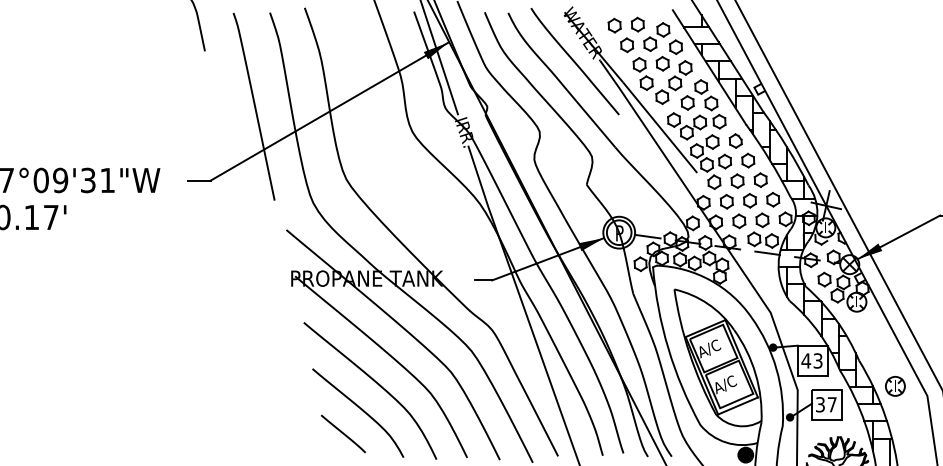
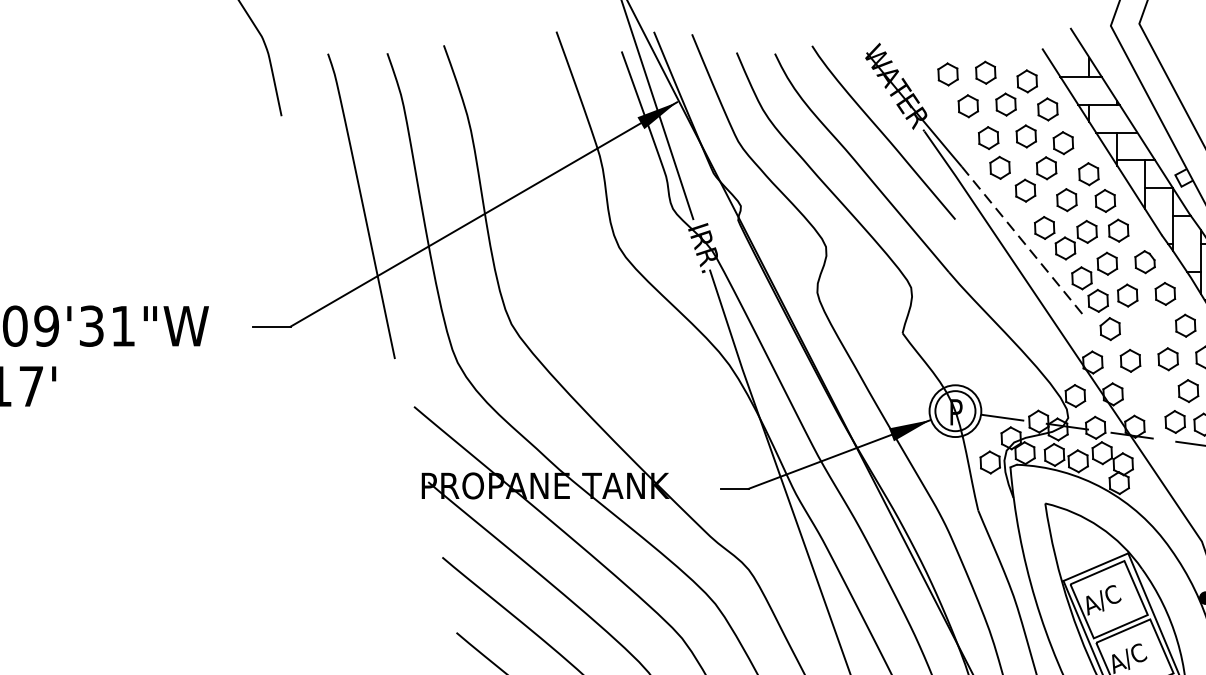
line: (659, 127) -> (1020, 240), solid -> dashed
part: (737, 180) -> (1147, 326), removed
part: (739, 221) -> (1151, 392), removed

